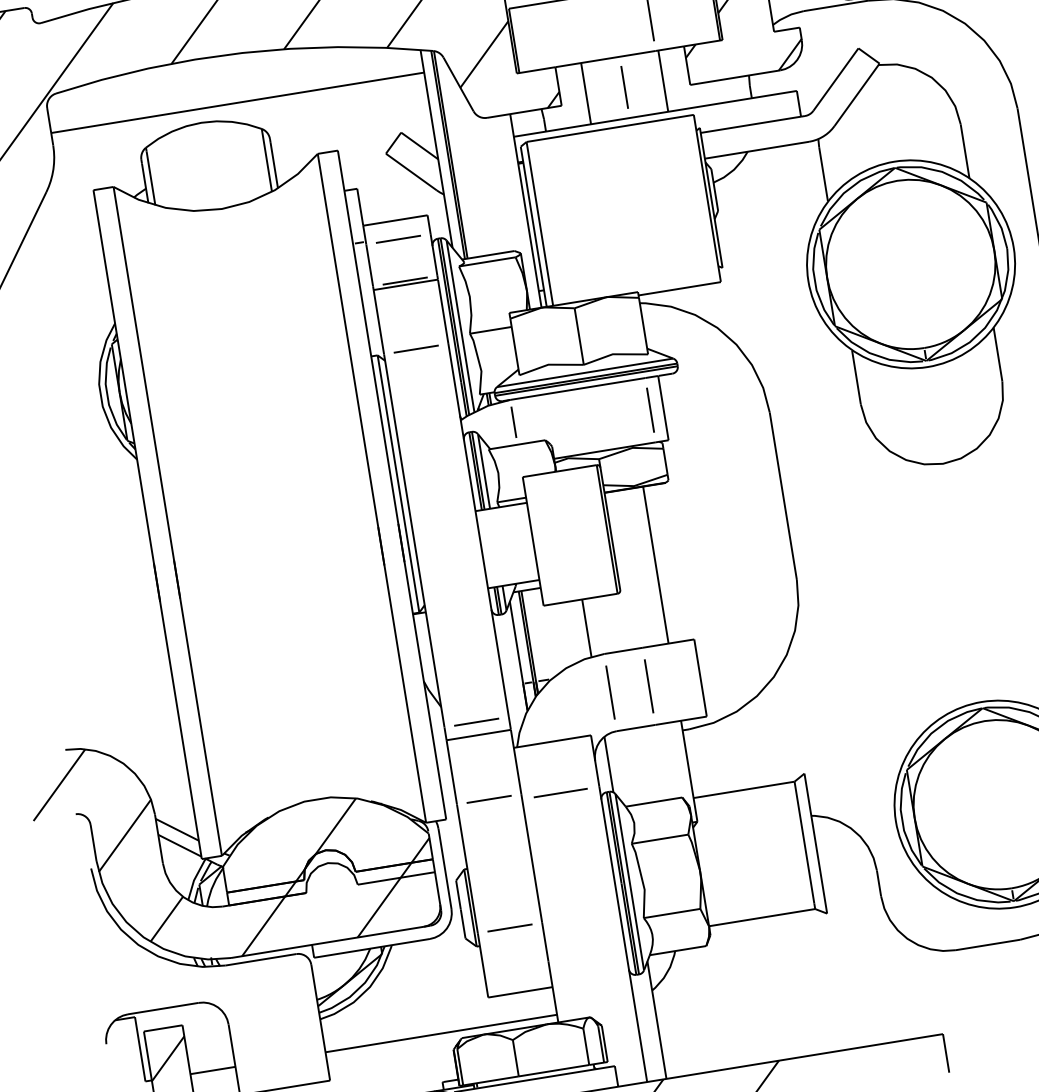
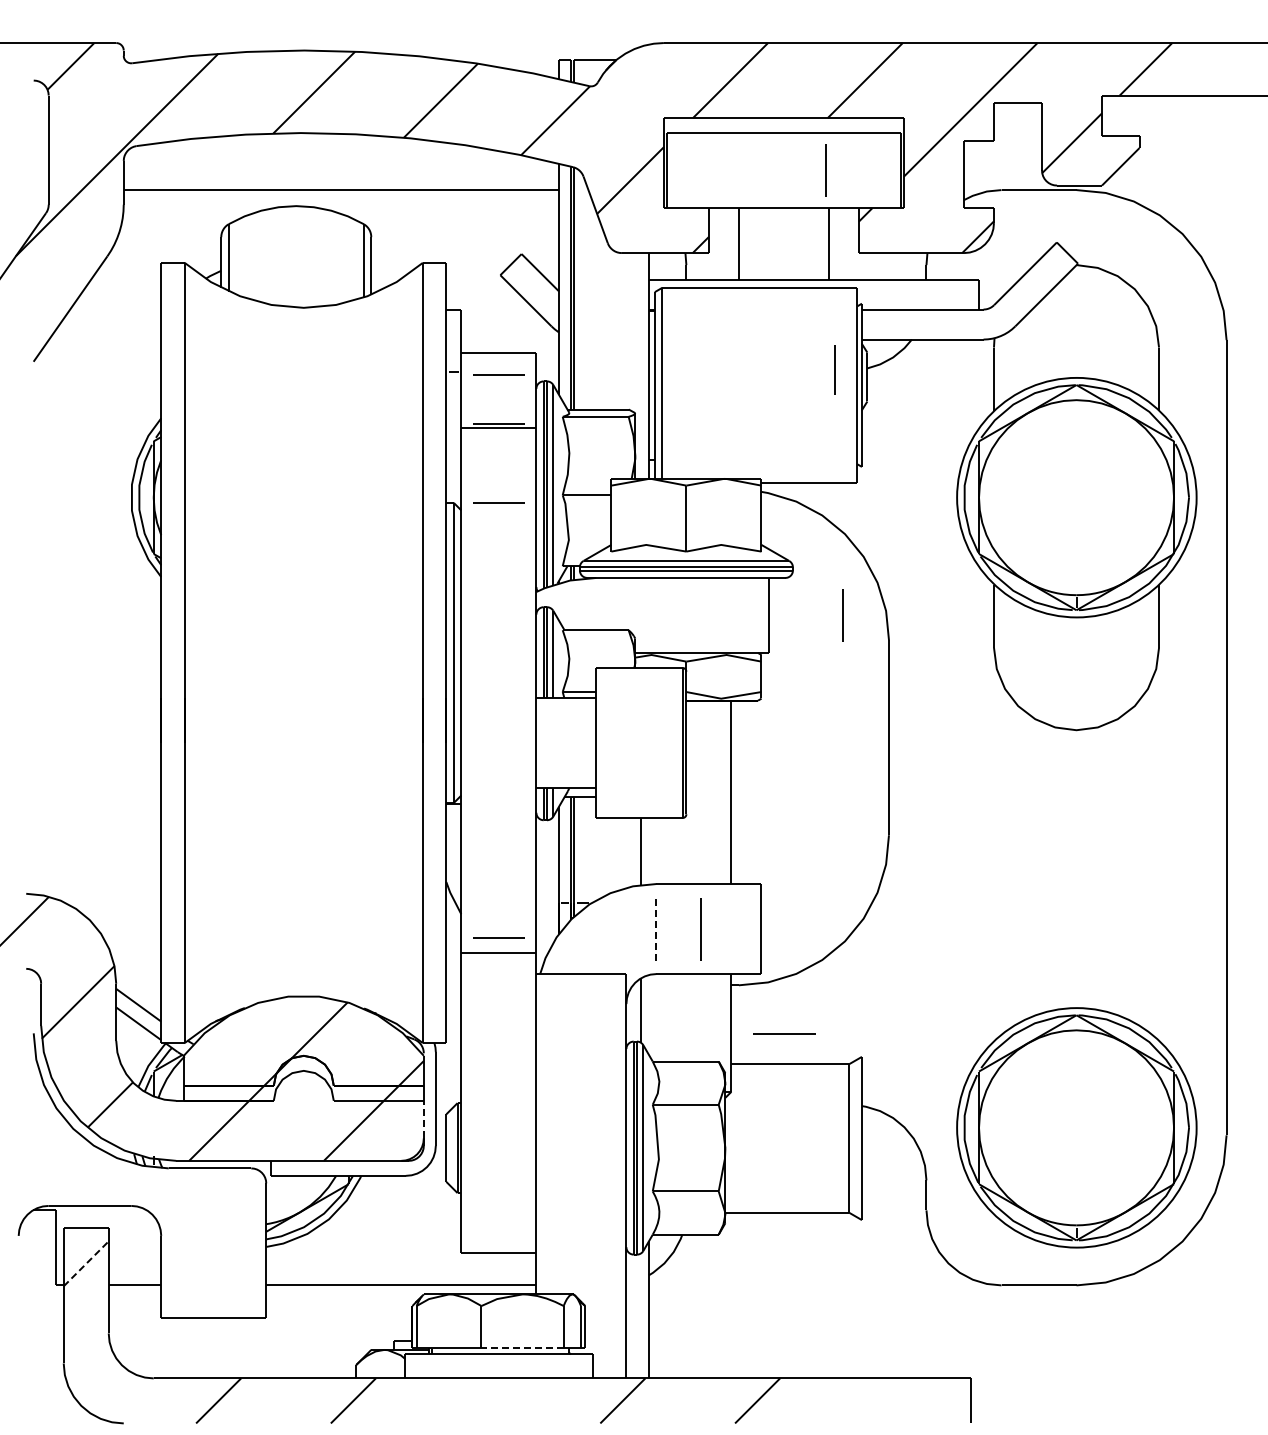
line: (624, 87) -> (834, 369), moved
line: (650, 410) -> (842, 615), moved
line: (513, 421) -> (595, 603), removed
line: (610, 692) -> (656, 929), solid -> dashed
line: (560, 792) -> (784, 1033), moved
line: (488, 798) -> (498, 1027), removed
line: (437, 888) -> (423, 1119), solid -> dashed
line: (509, 927) -> (498, 1177), removed
line: (168, 1058) -> (86, 1263), solid -> dashed
line: (553, 1070) -> (522, 1348), solid -> dashed

